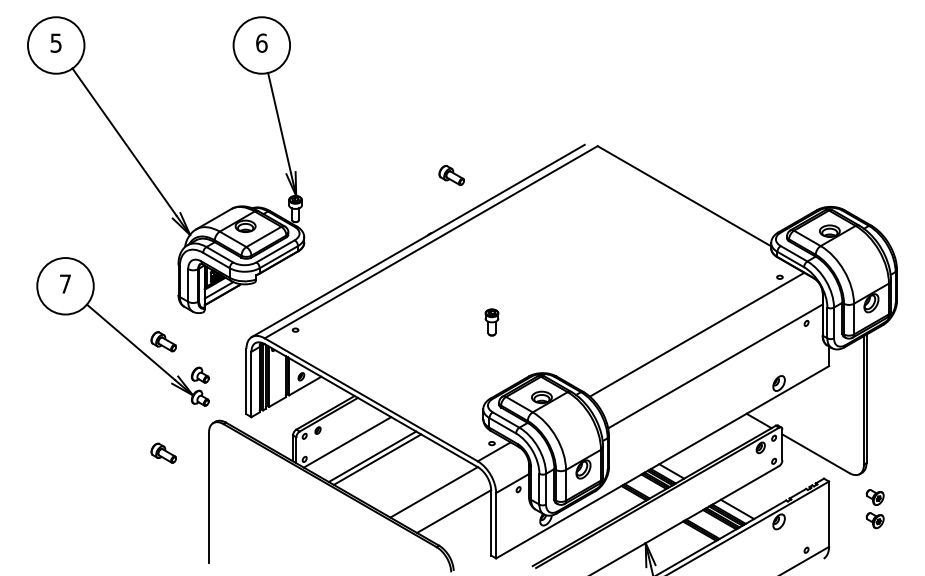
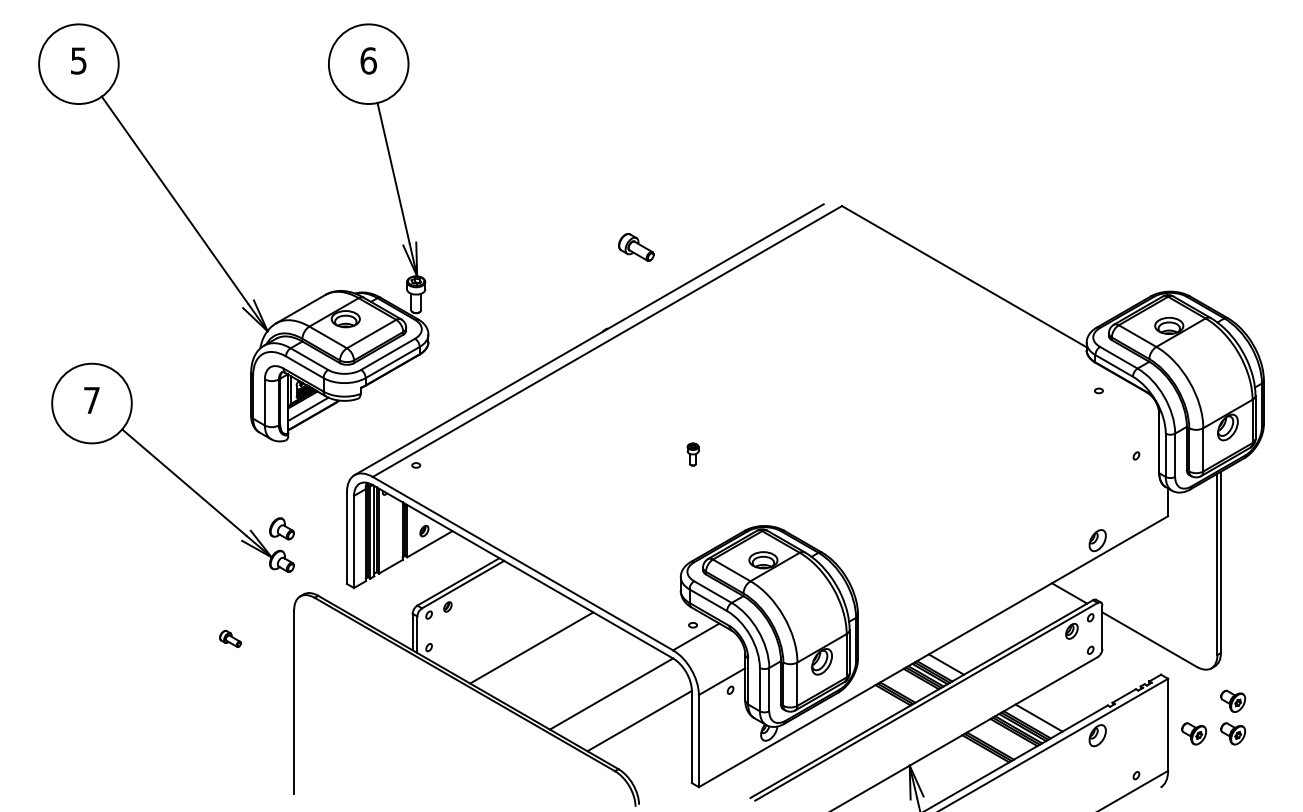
part: (491, 322) -> (692, 454), size x0.6
line: (697, 334) -> (982, 471), removed
part: (163, 341) -> (230, 481), removed
line: (715, 366) -> (1007, 516), removed
line: (347, 442) -> (489, 623), removed
part: (163, 452) -> (230, 638), size x0.6
line: (372, 456) -> (524, 643), removed
part: (847, 520) -> (1193, 733), added

